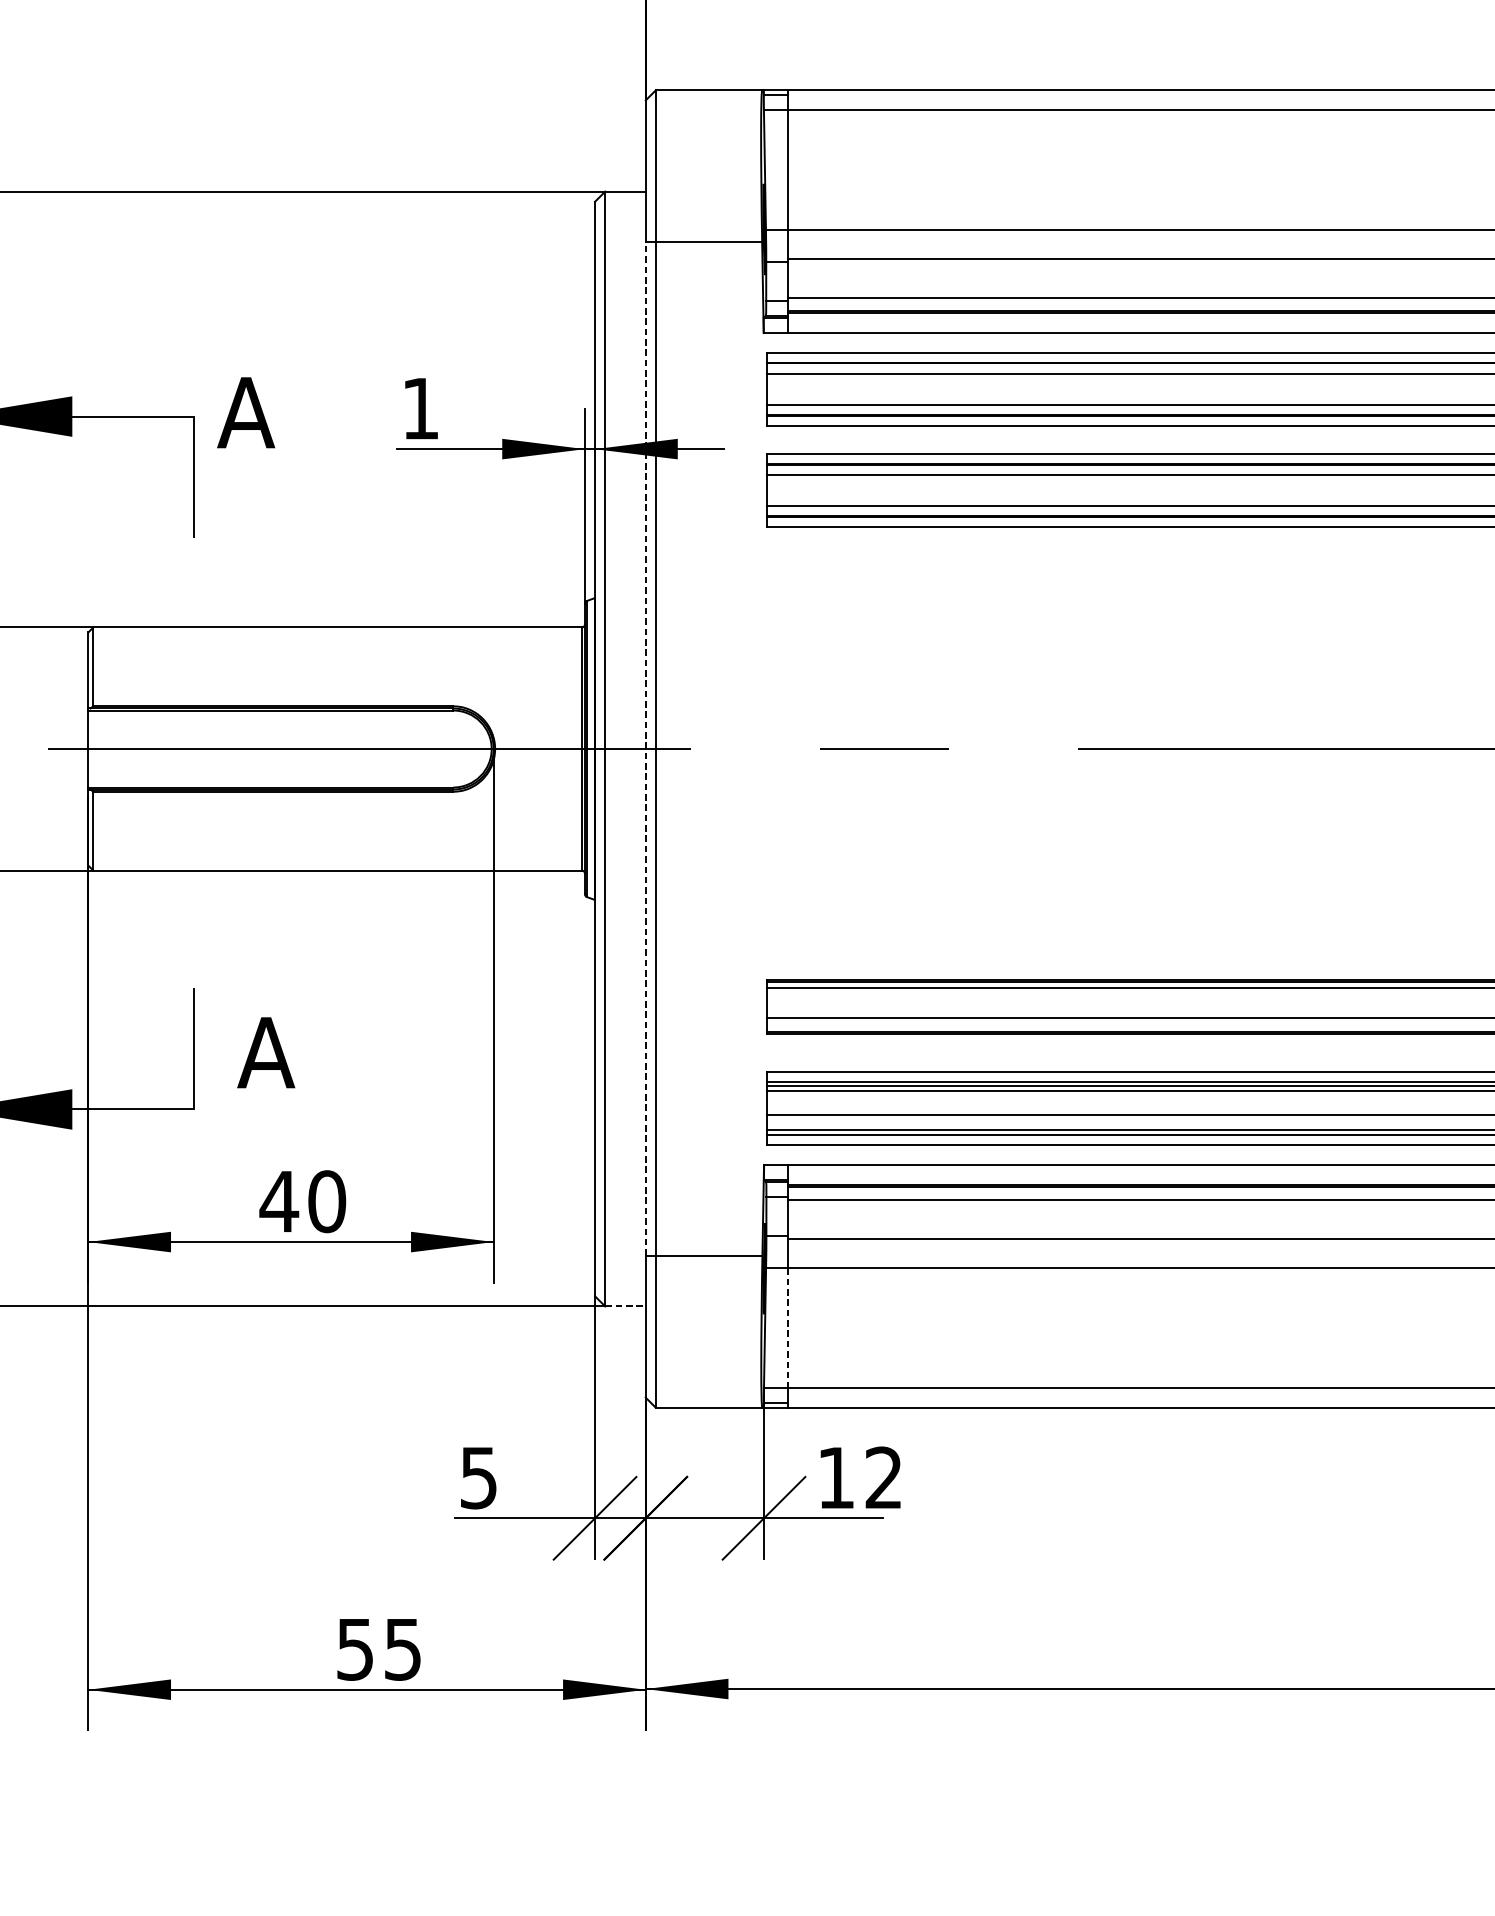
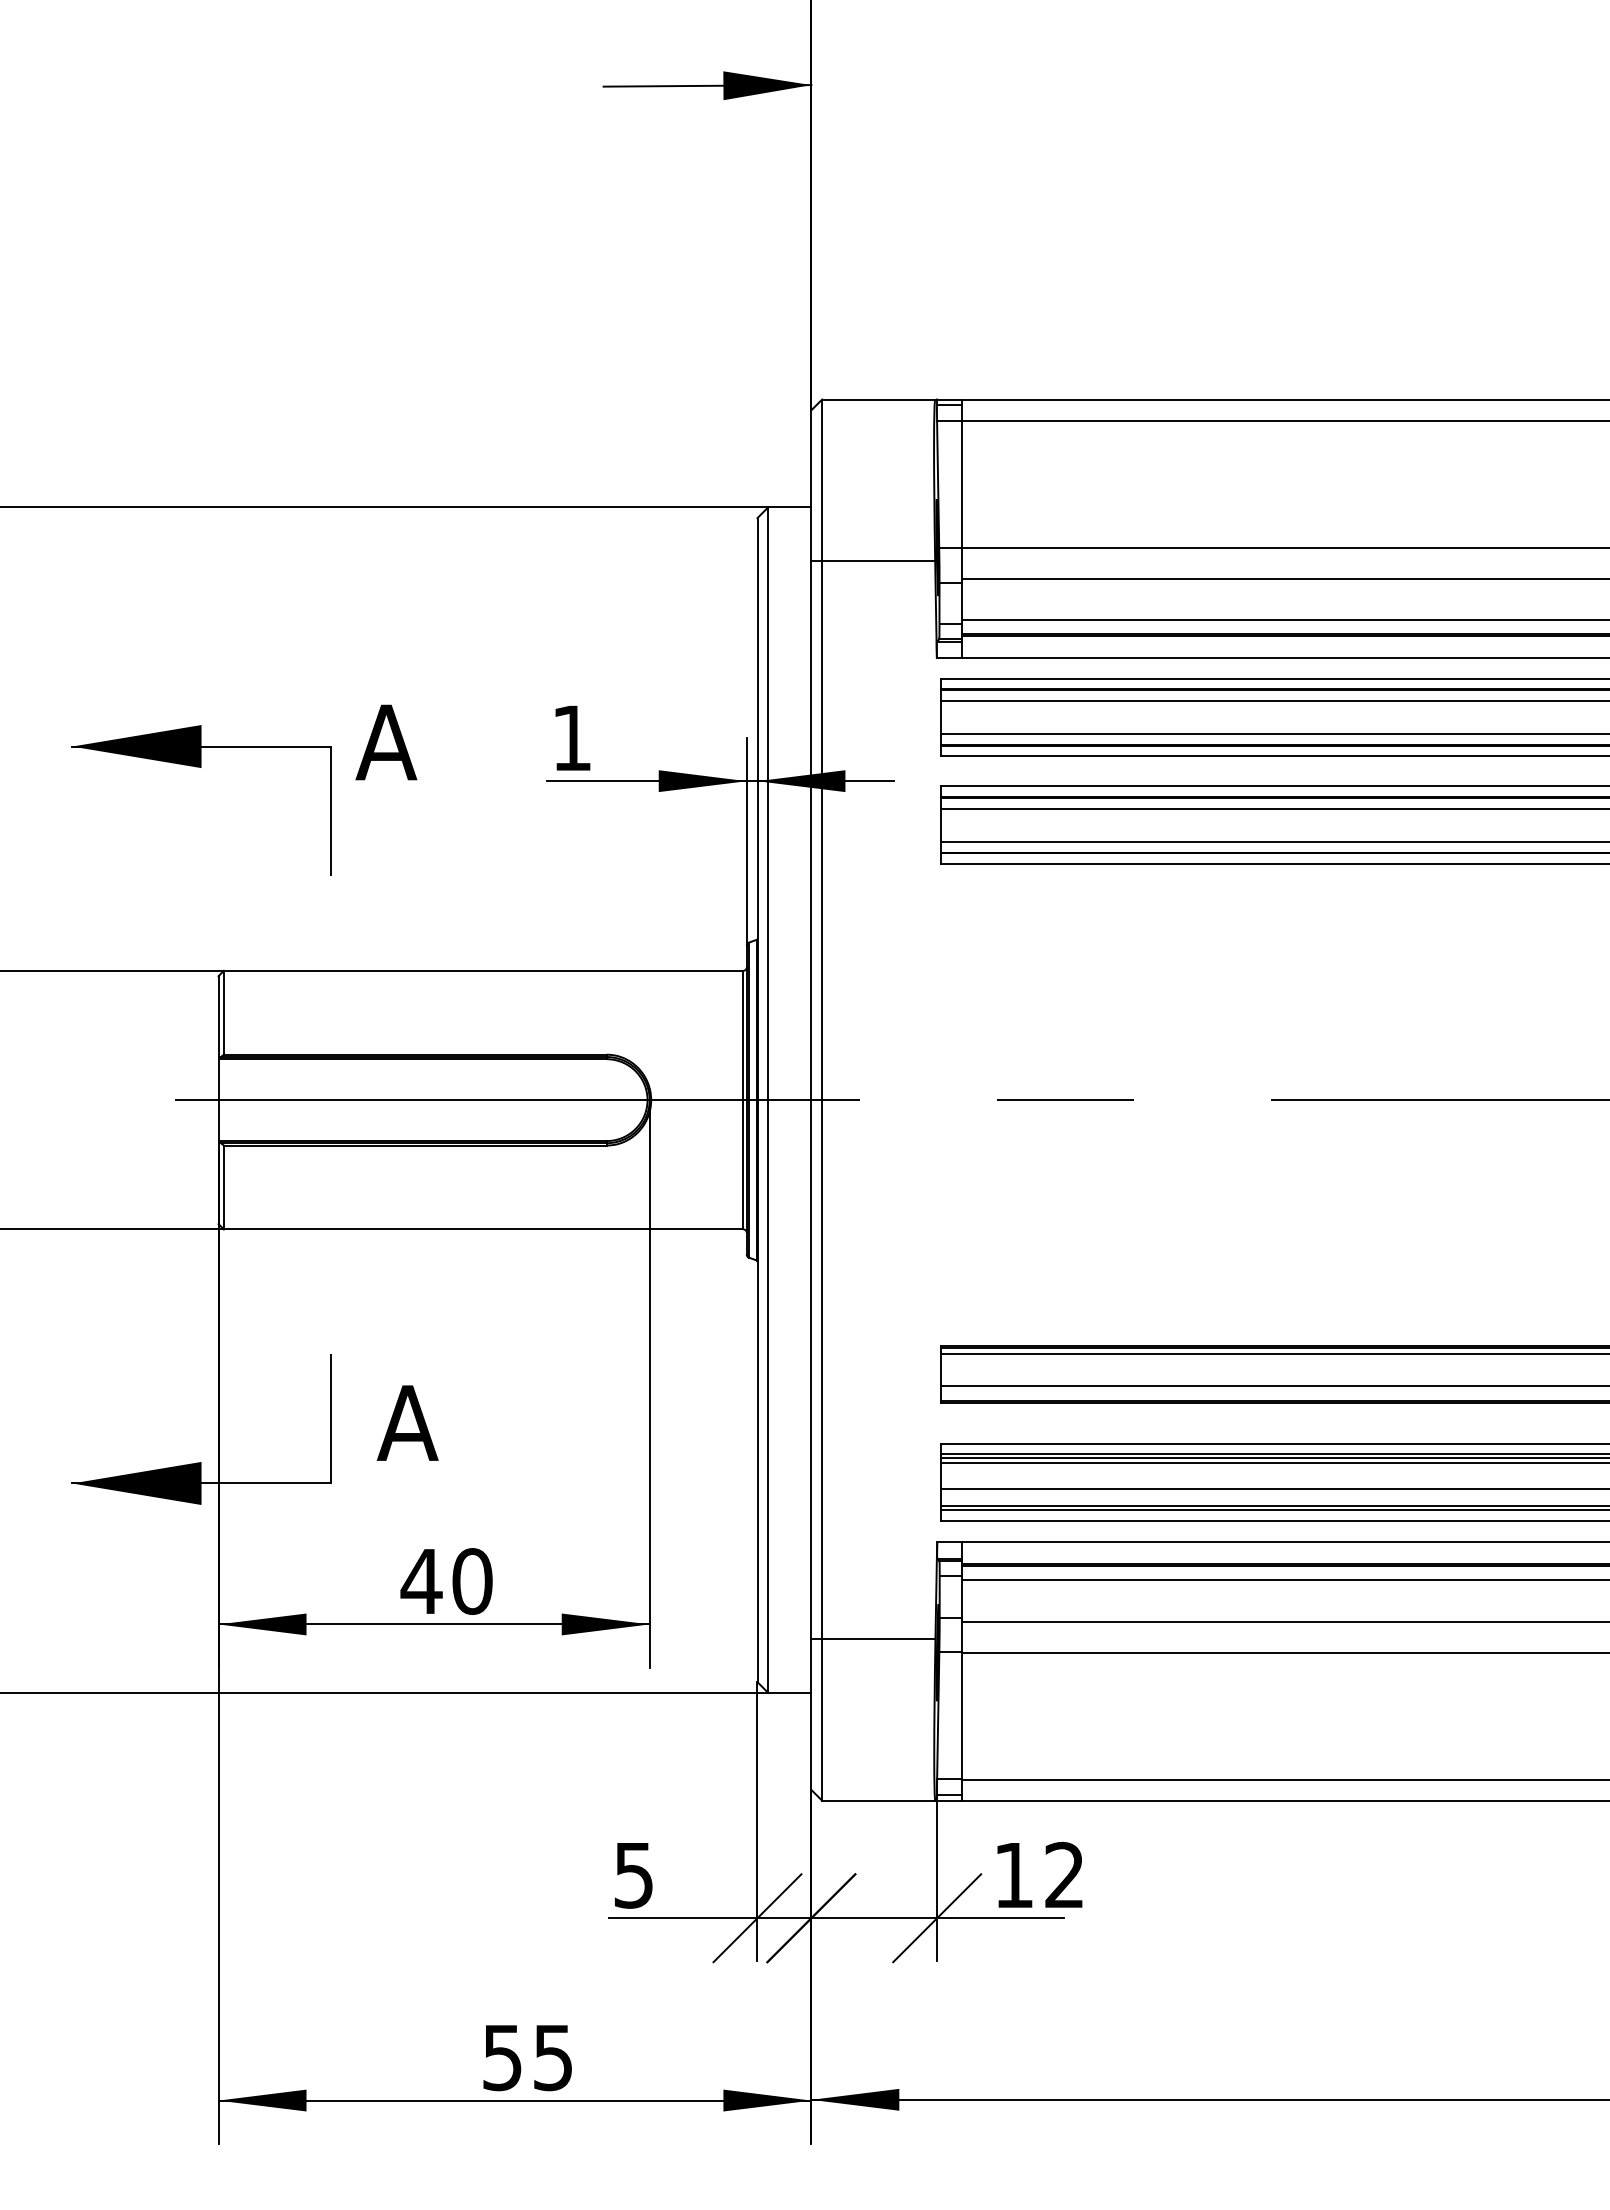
line: (645, 749) -> (811, 1100), dashed -> solid
line: (625, 1306) -> (789, 1692), dashed -> solid
line: (787, 1328) -> (962, 1716), dashed -> solid

